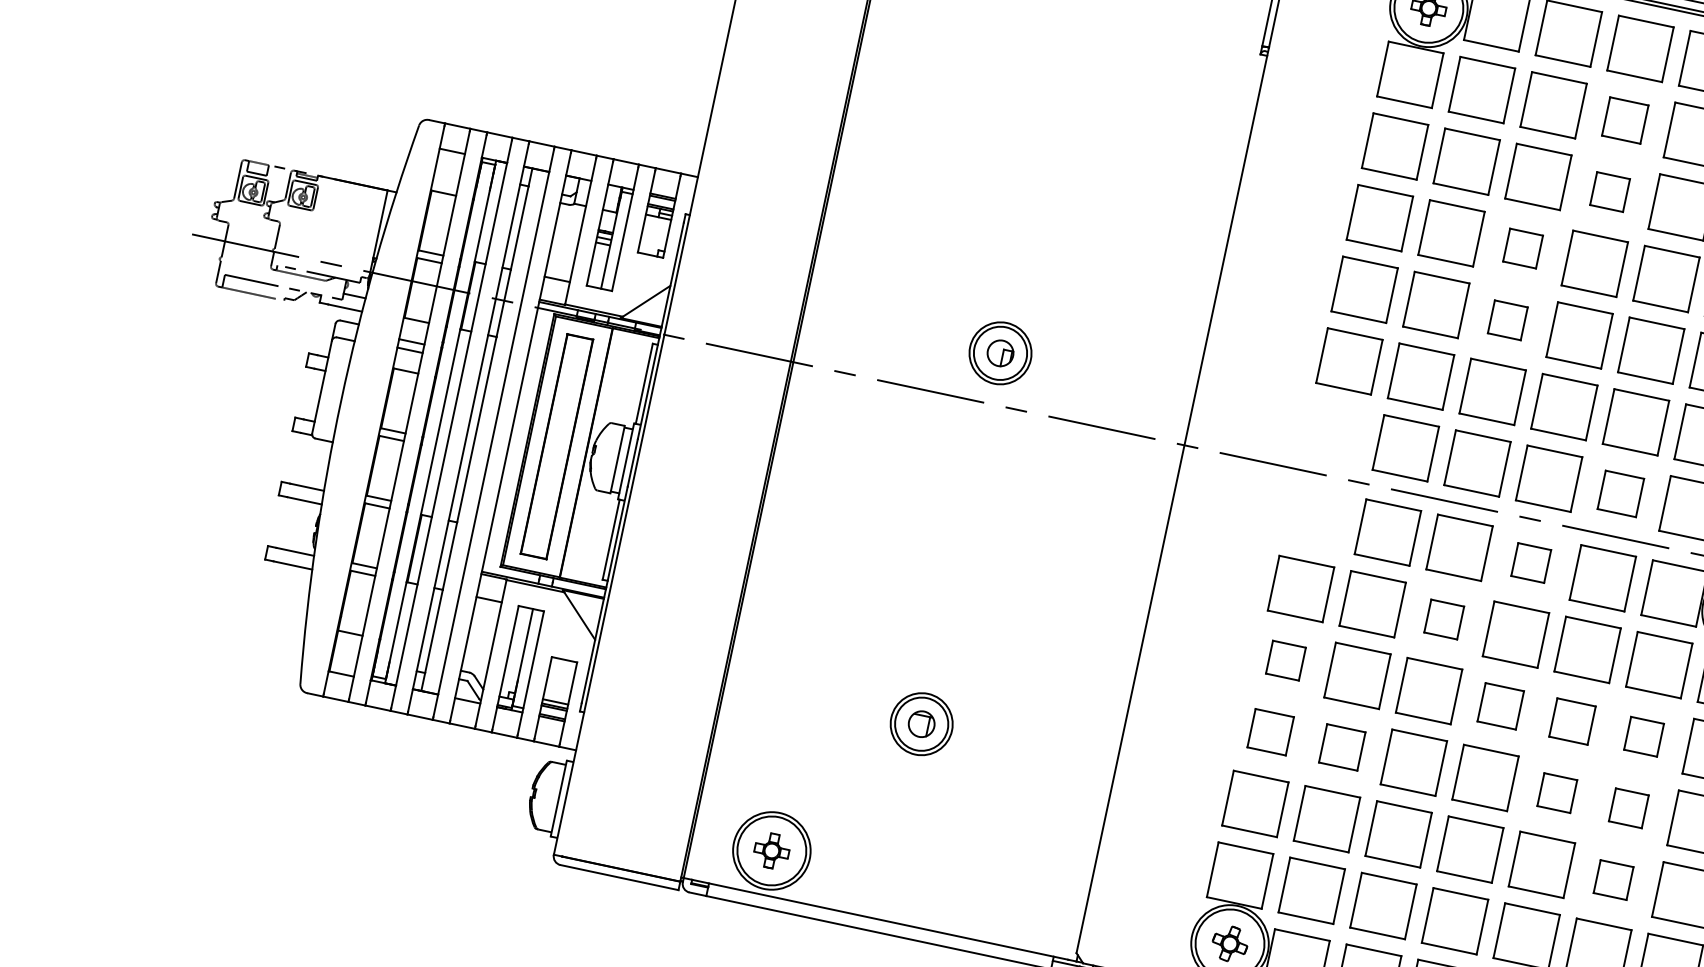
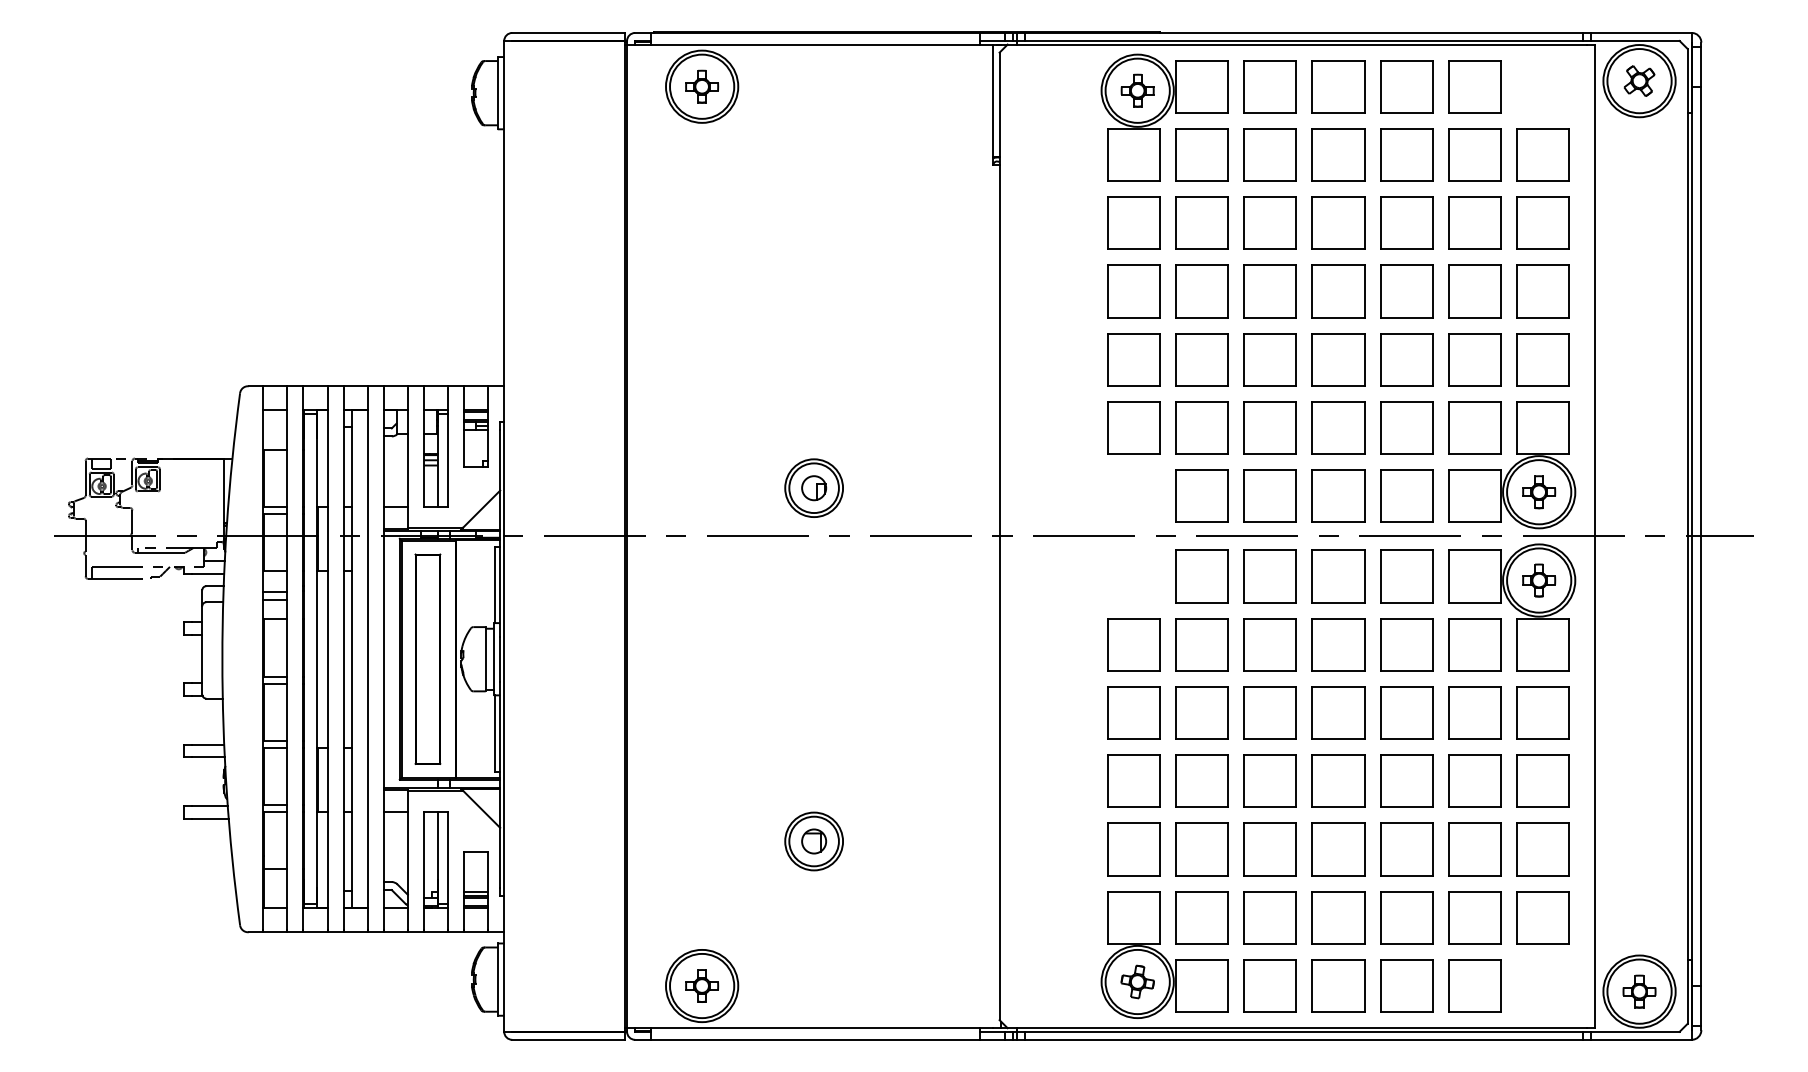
part: (1625, 120) -> (1338, 154), size x1.43
part: (1610, 191) -> (1338, 222), size x1.67
part: (1522, 248) -> (1269, 291), size x1.67
part: (1507, 319) -> (1269, 359), size x1.67
part: (1620, 493) -> (1406, 495), size x1.43
part: (1531, 563) -> (1338, 576), size x1.67
part: (1443, 619) -> (1269, 644), size x1.67
part: (1285, 660) -> (1133, 712), size x1.67
part: (1500, 705) -> (1338, 712), size x1.43
part: (1572, 720) -> (1406, 712), size x1.43
part: (1270, 731) -> (1133, 780), size x1.43
part: (1643, 736) -> (1474, 712), size x1.67
part: (1341, 746) -> (1201, 780), size x1.43
part: (1557, 792) -> (1406, 780), size x1.67
part: (1628, 807) -> (1474, 780), size x1.67
part: (1613, 879) -> (1474, 849), size x1.67

